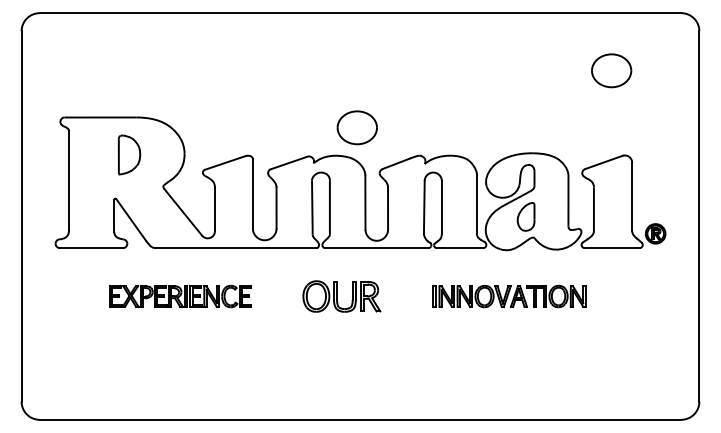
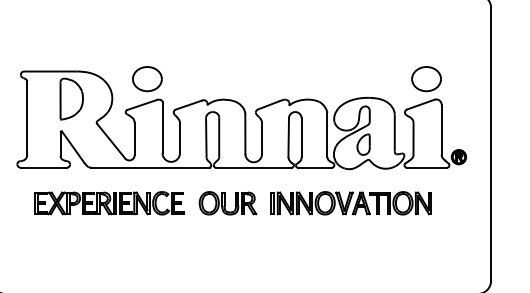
part: (611, 70) -> (426, 78), moved
part: (356, 127) -> (146, 78), moved
part: (129, 154) -> (71, 98), size x1.43
part: (180, 296) -> (109, 203), size x1.43
part: (509, 296) -> (351, 203), size x1.43

